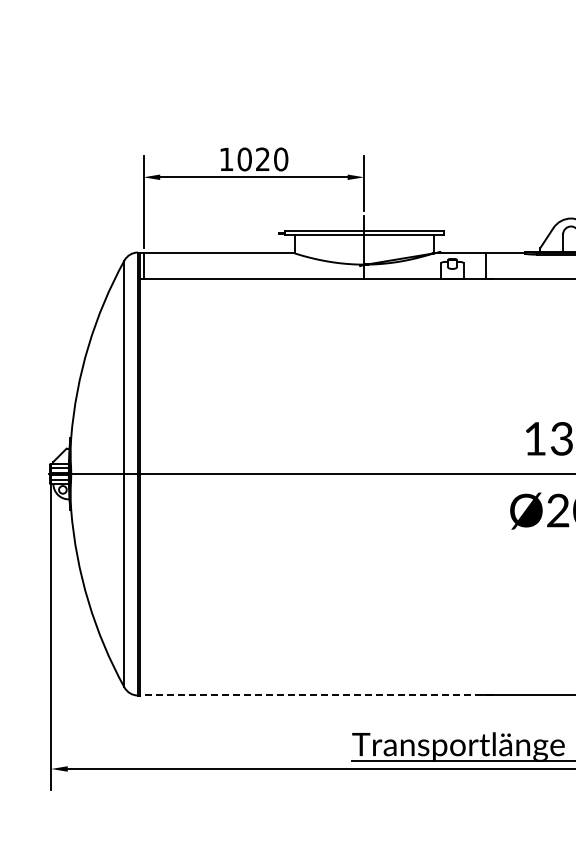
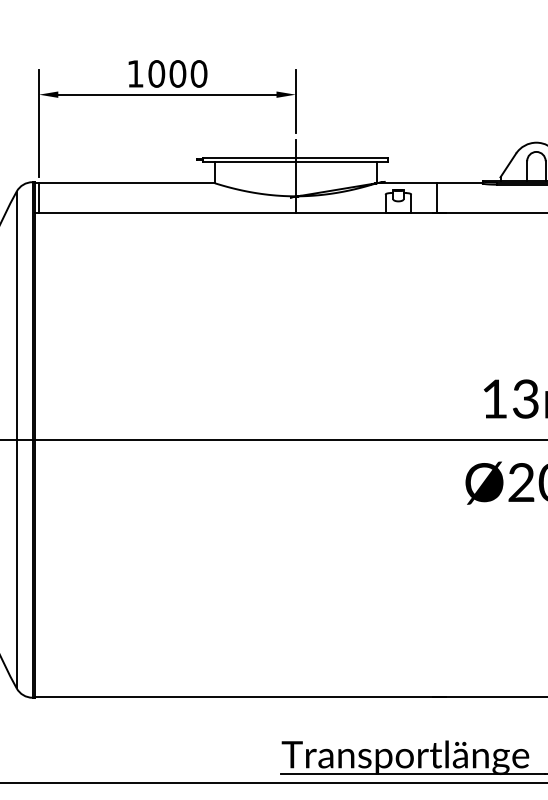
text: (262, 159) -> (177, 73), 1020 -> 1000
line: (316, 695) -> (240, 697), dashed -> solid

